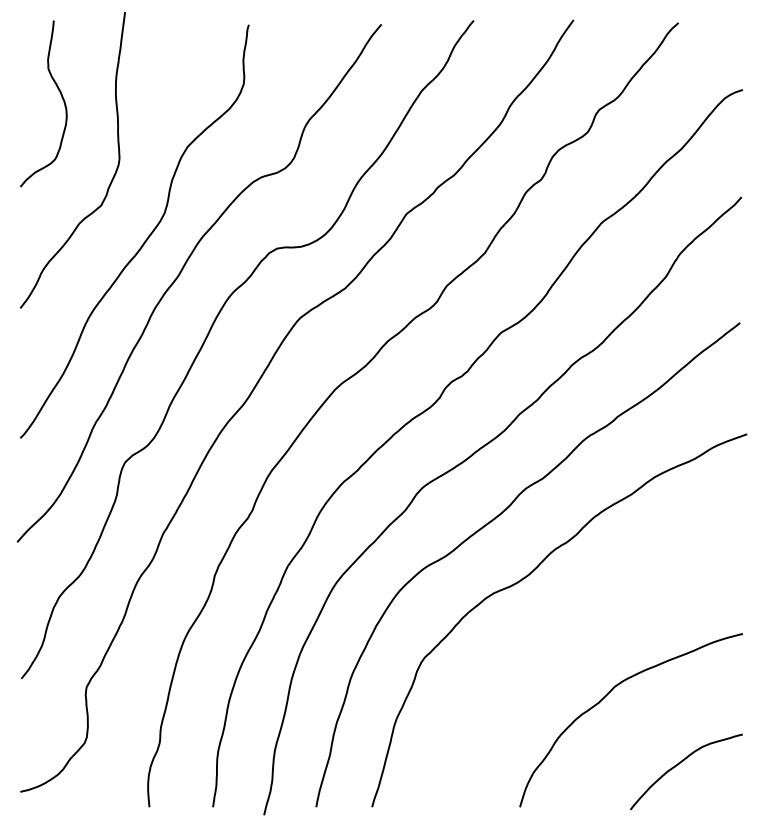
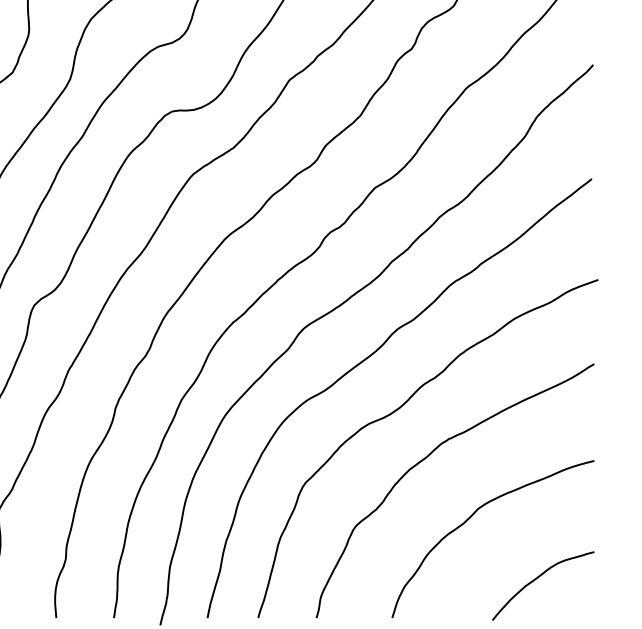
curve: (556, 632) -> (425, 459), added

